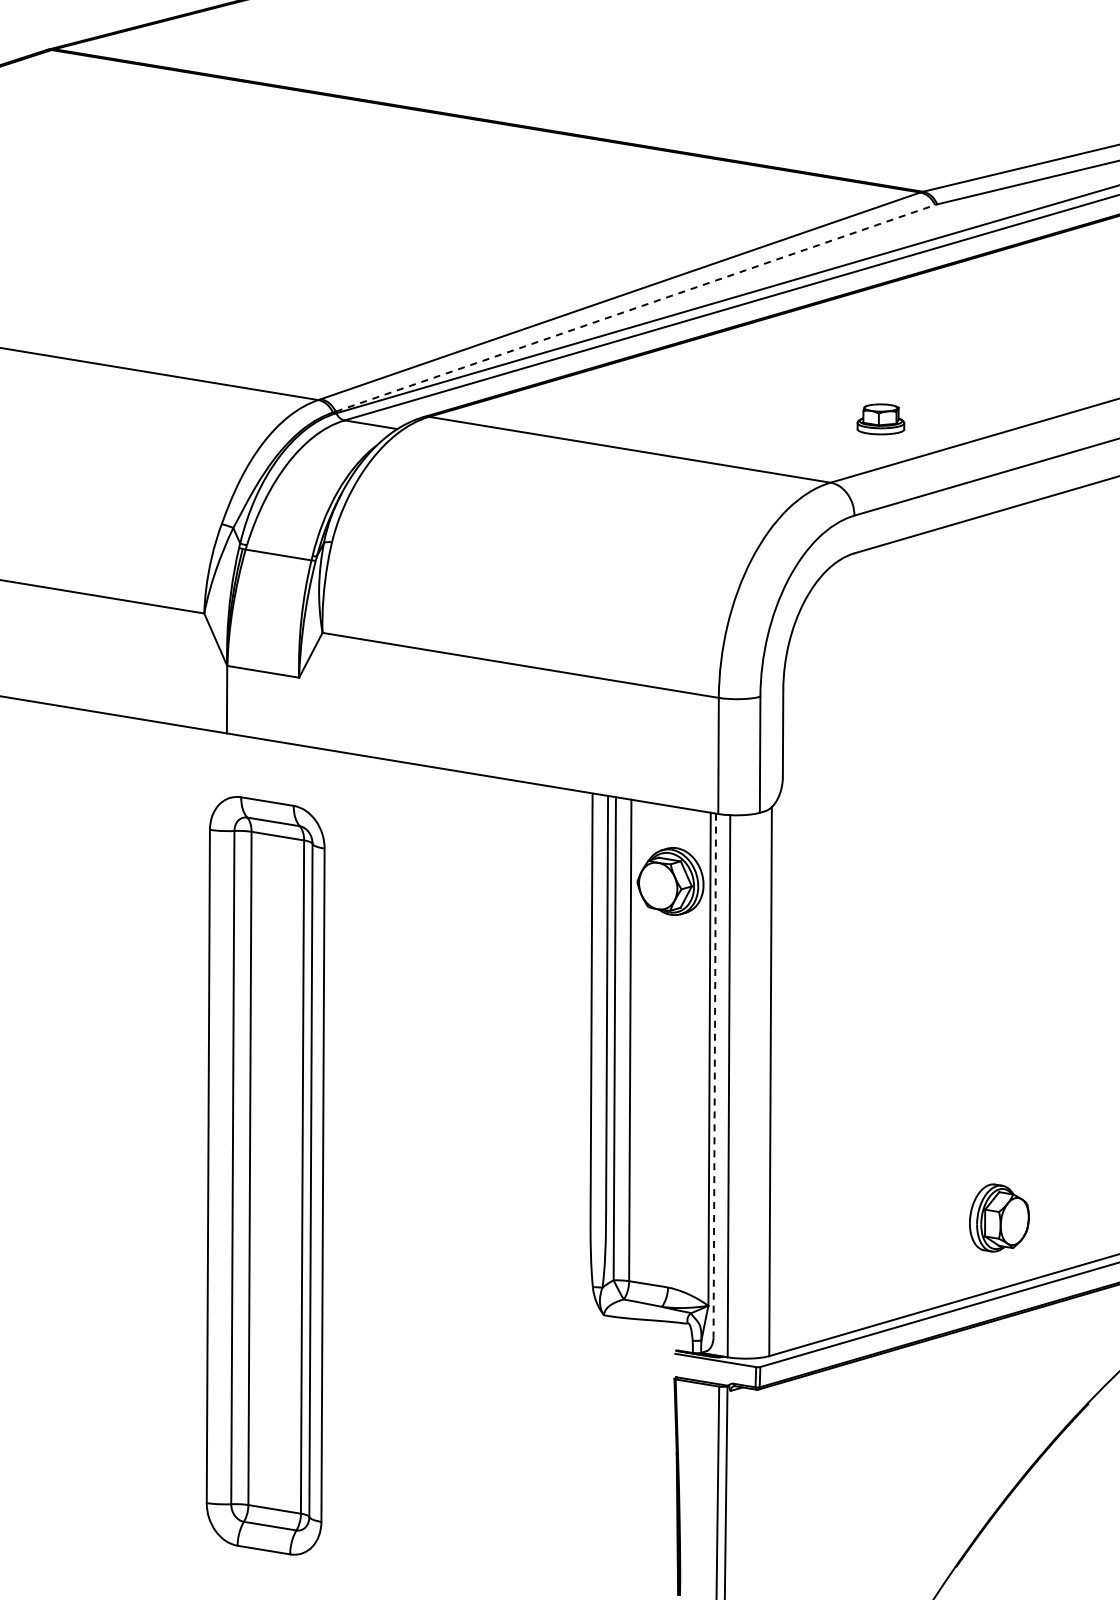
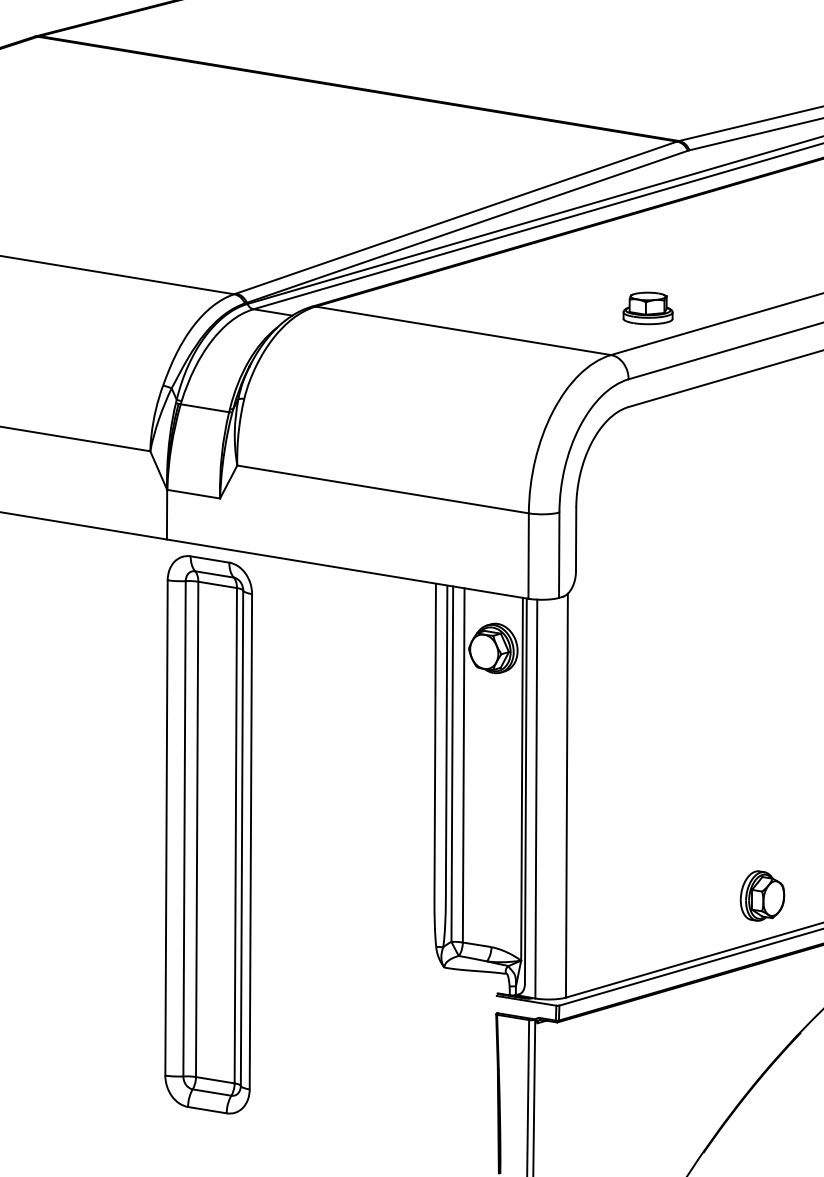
line: (635, 308) -> (467, 226), dashed -> solid
part: (880, 419) -> (647, 308), size x1.43
line: (714, 1075) -> (525, 791), dashed -> solid
part: (265, 1175) -> (208, 834), moved
part: (999, 1217) -> (762, 895), moved

